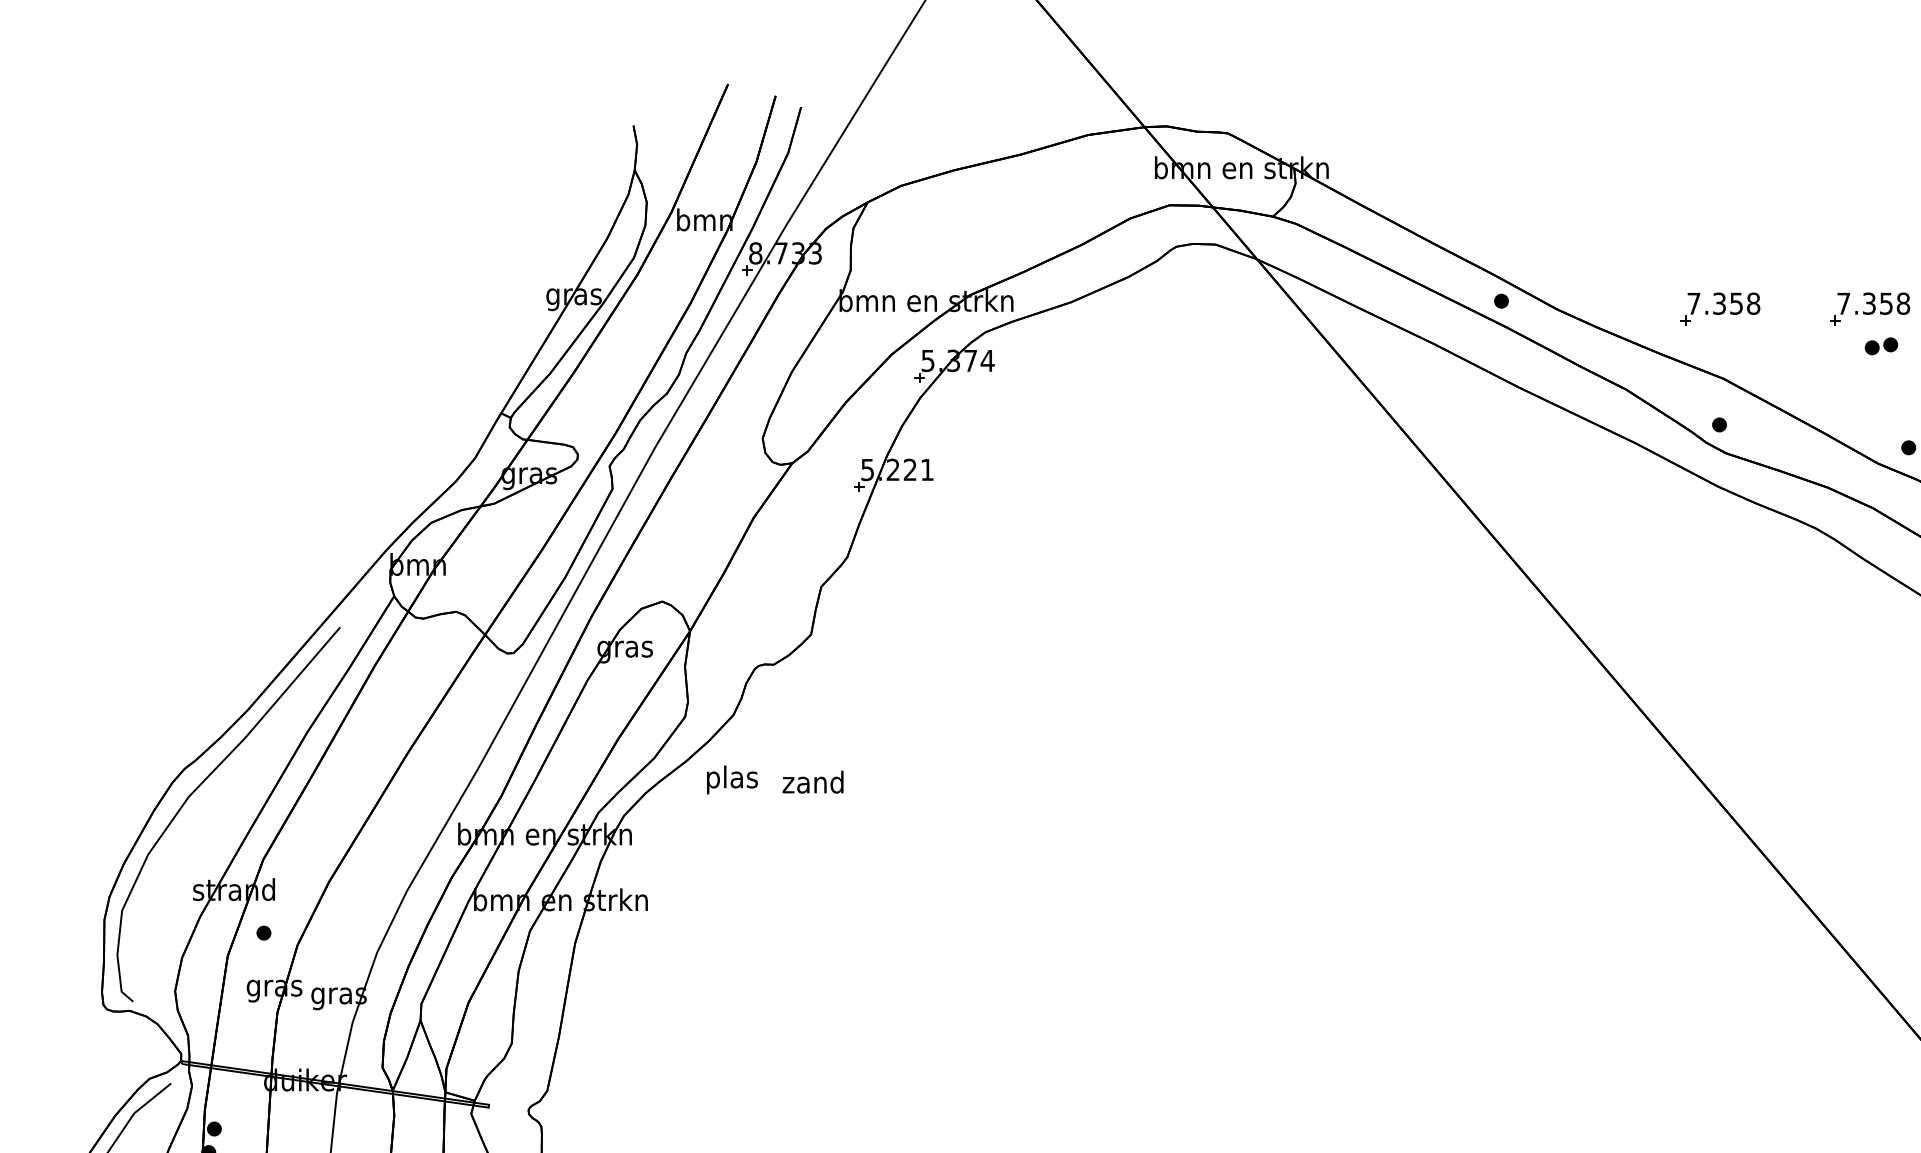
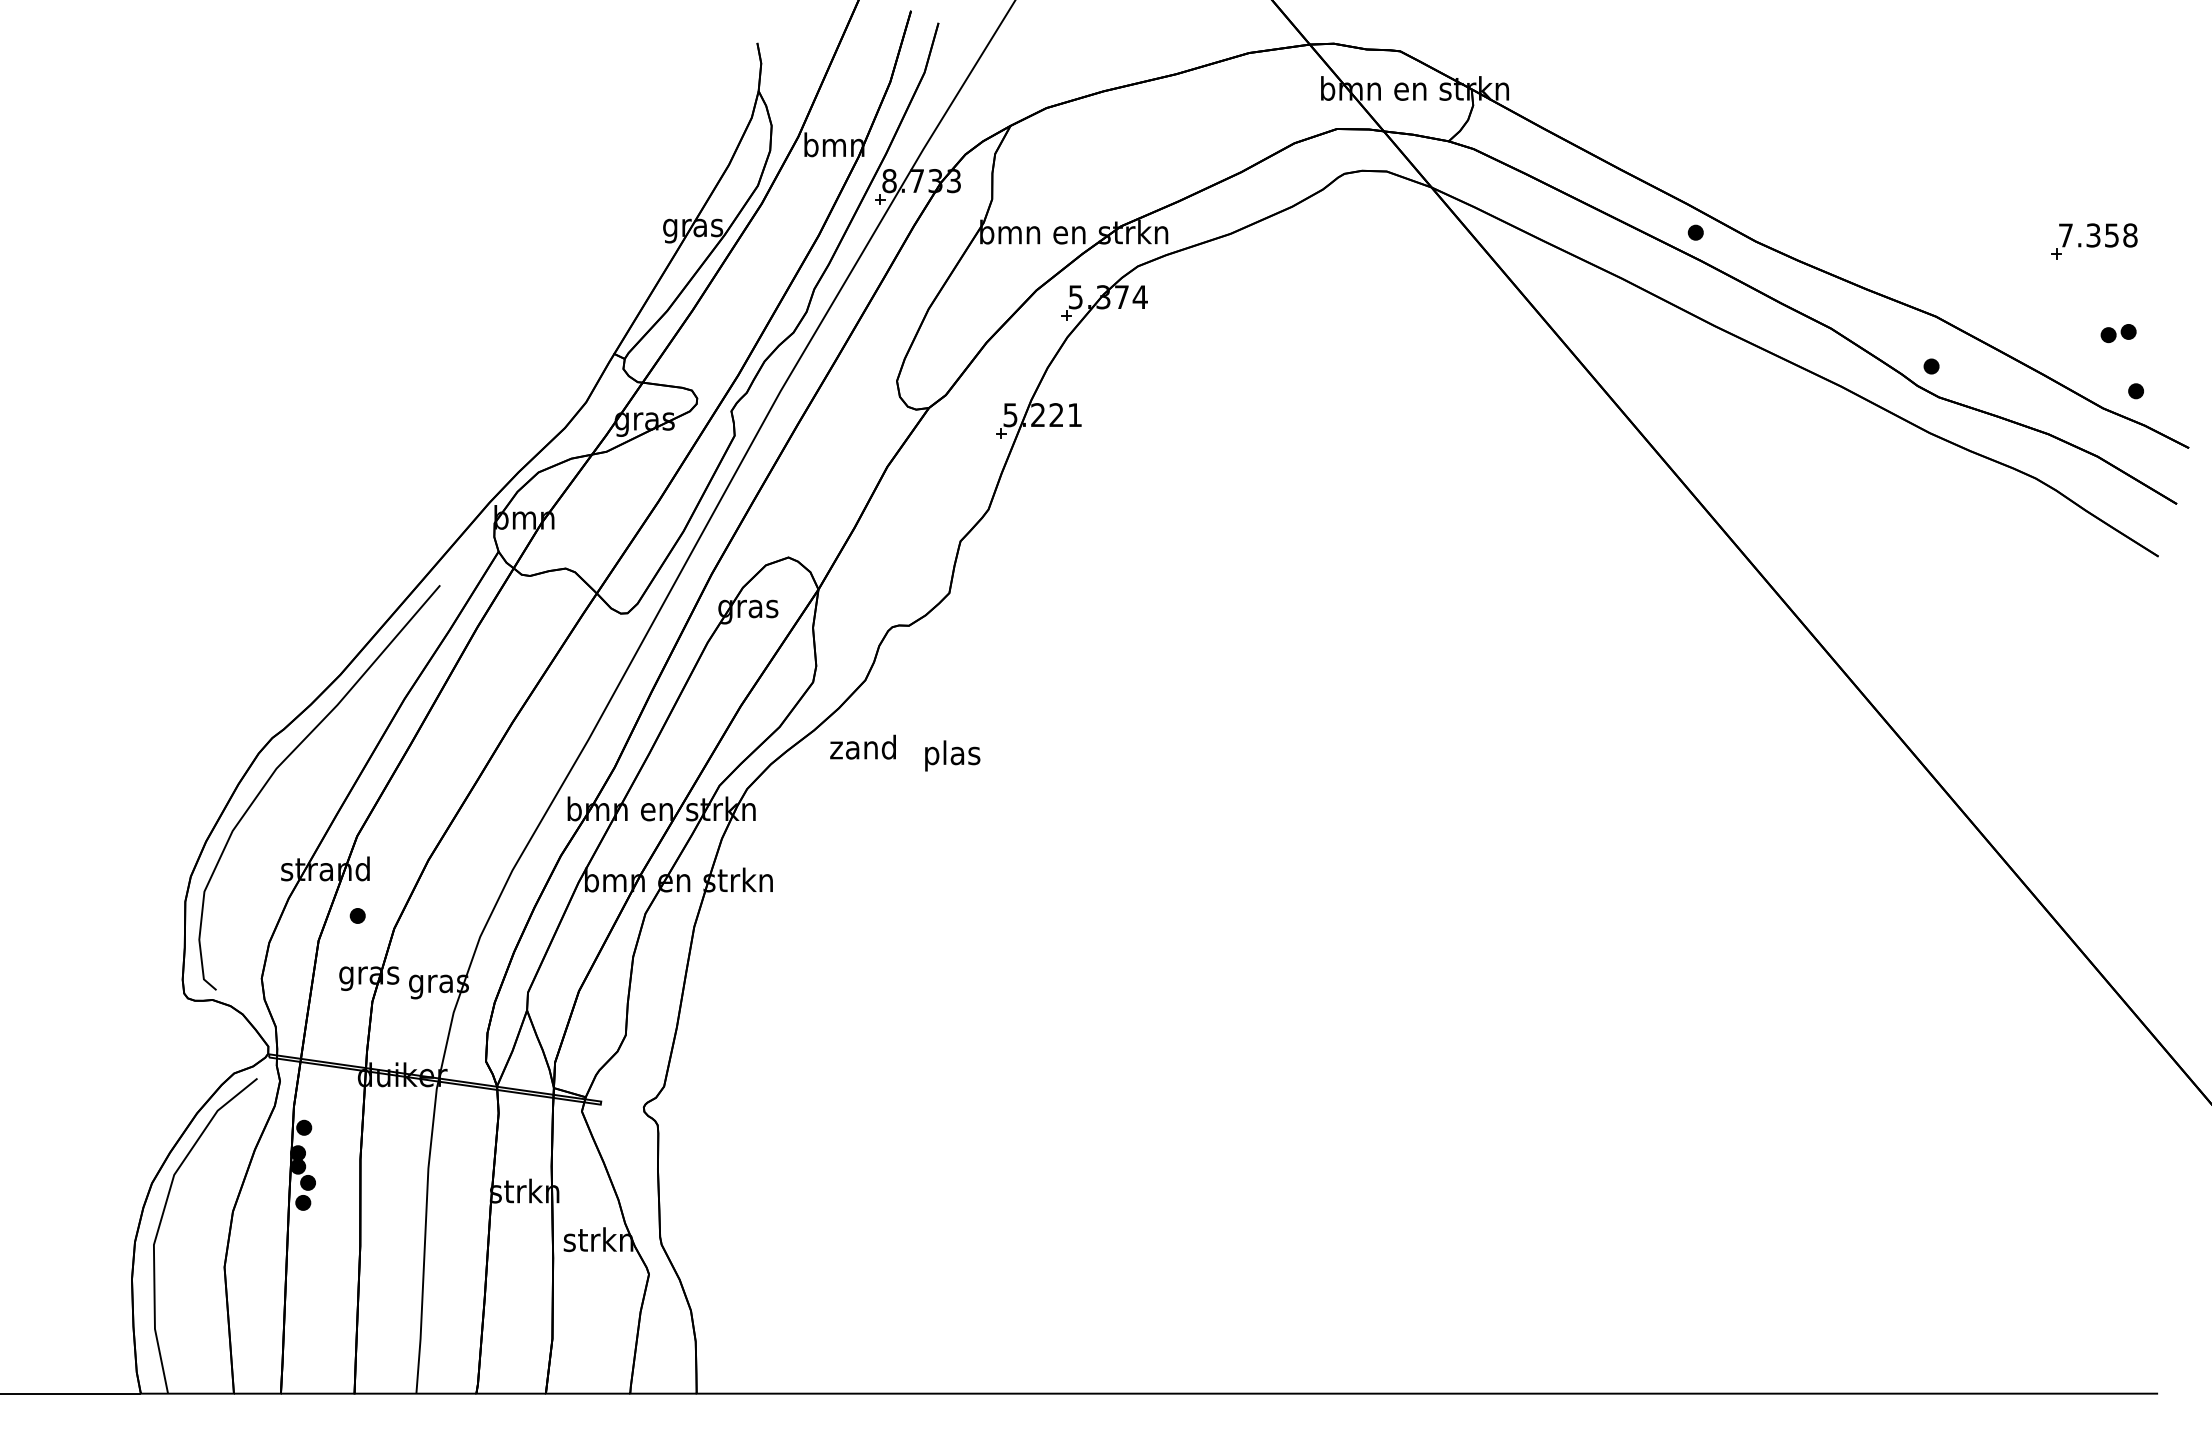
part: (1720, 309) -> (1932, 241), removed
part: (1881, 346) -> (2118, 333), moved
text: (730, 779) -> (862, 749), plas -> zand
text: (813, 784) -> (951, 755), zand -> plas

